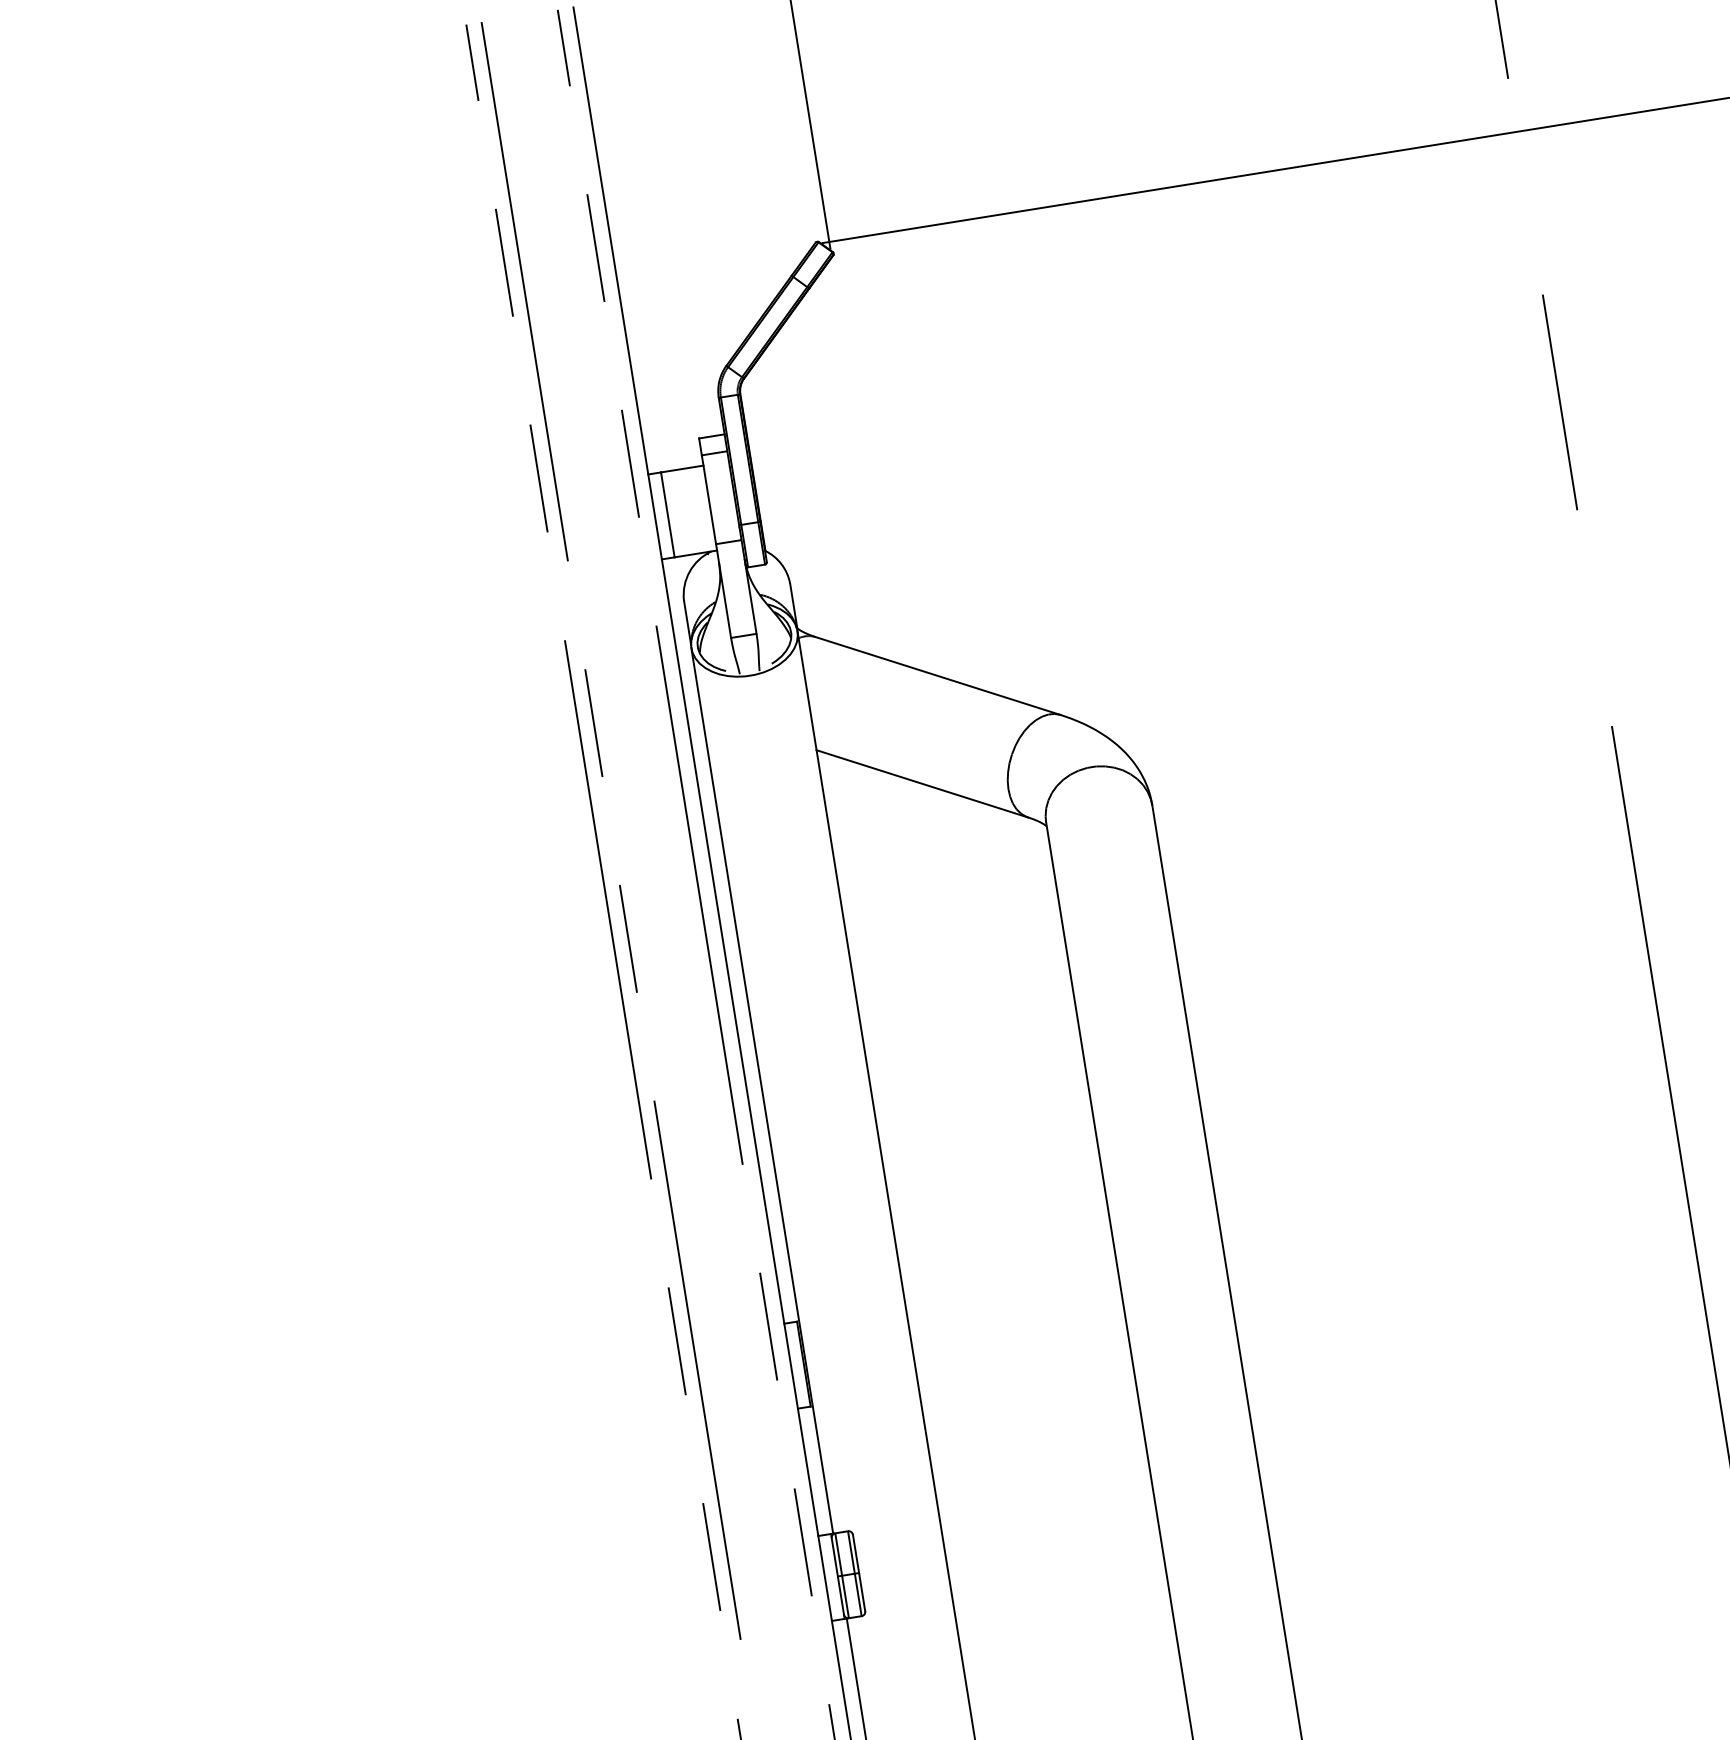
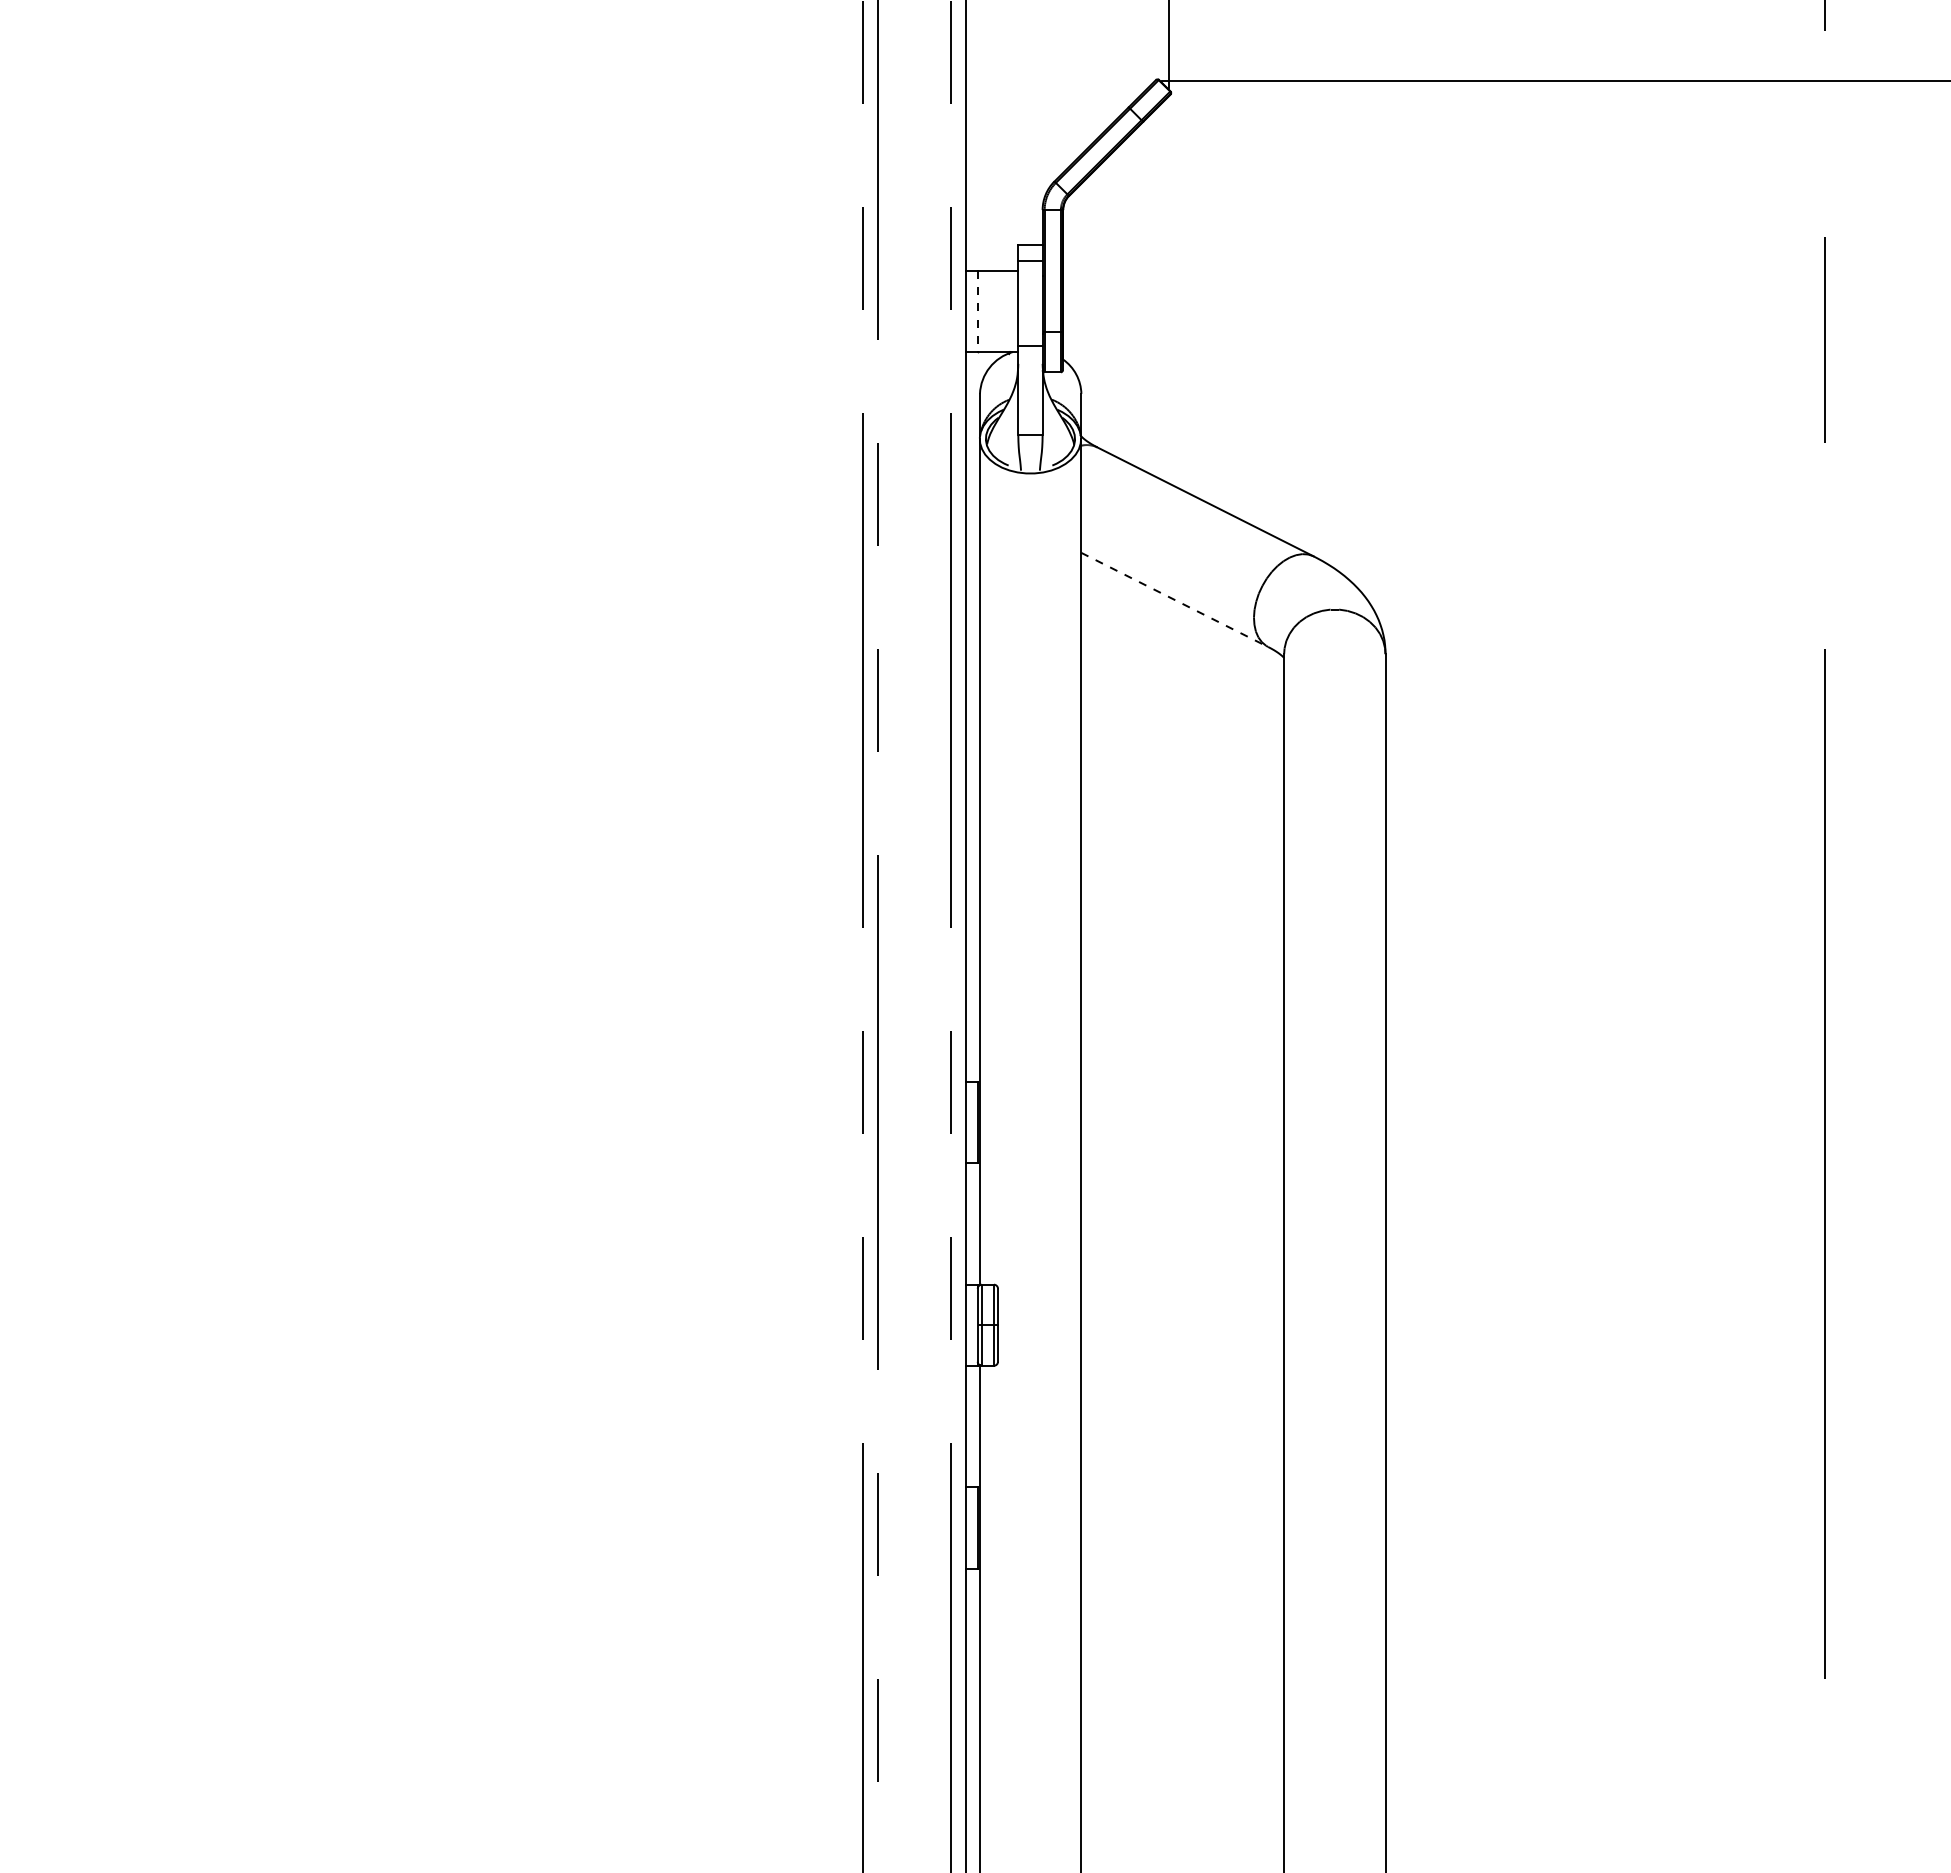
line: (667, 514) -> (977, 311), solid -> dashed
line: (922, 783) -> (1174, 599), solid -> dashed

